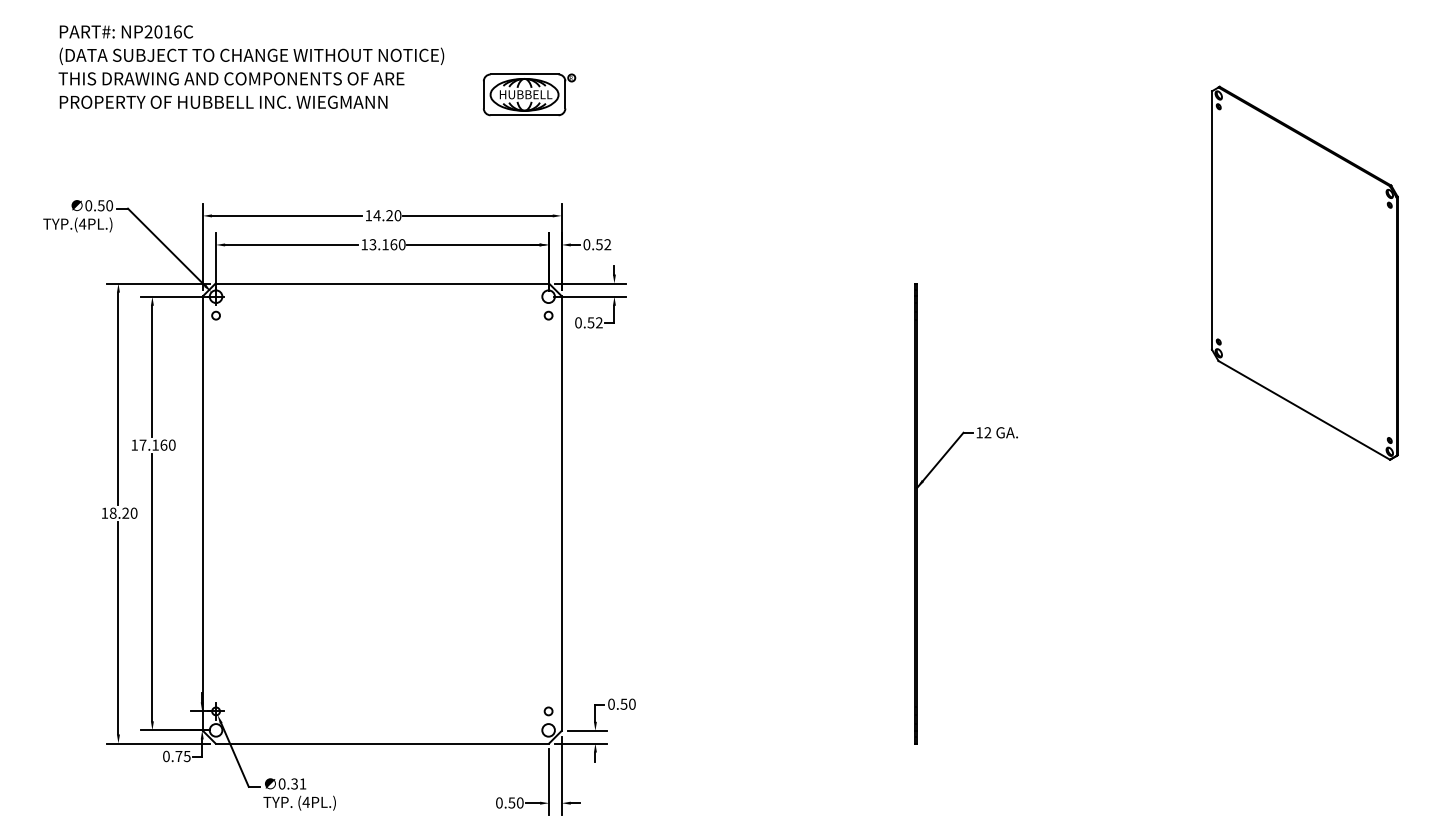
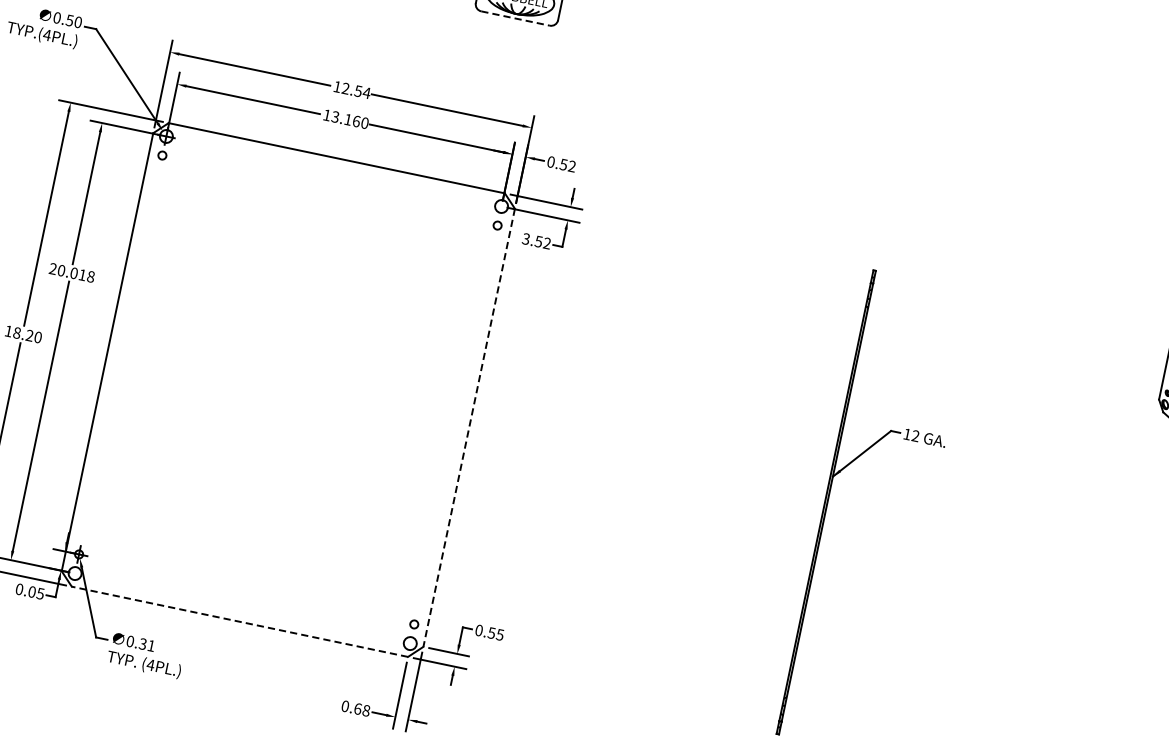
line: (524, 115) -> (515, 18), solid -> dashed
text: (387, 215) -> (356, 90), 14.20 -> 12.54
text: (578, 322) -> (526, 238), 0.52 -> 3.52
text: (153, 444) -> (72, 272), 17.160 -> 20.018
line: (561, 514) -> (468, 428), solid -> dashed
text: (631, 703) -> (499, 633), 0.50 -> 0.55
line: (382, 743) -> (240, 621), solid -> dashed
text: (178, 756) -> (31, 591), 0.75 -> 0.05
text: (515, 802) -> (361, 709), 0.50 -> 0.68

